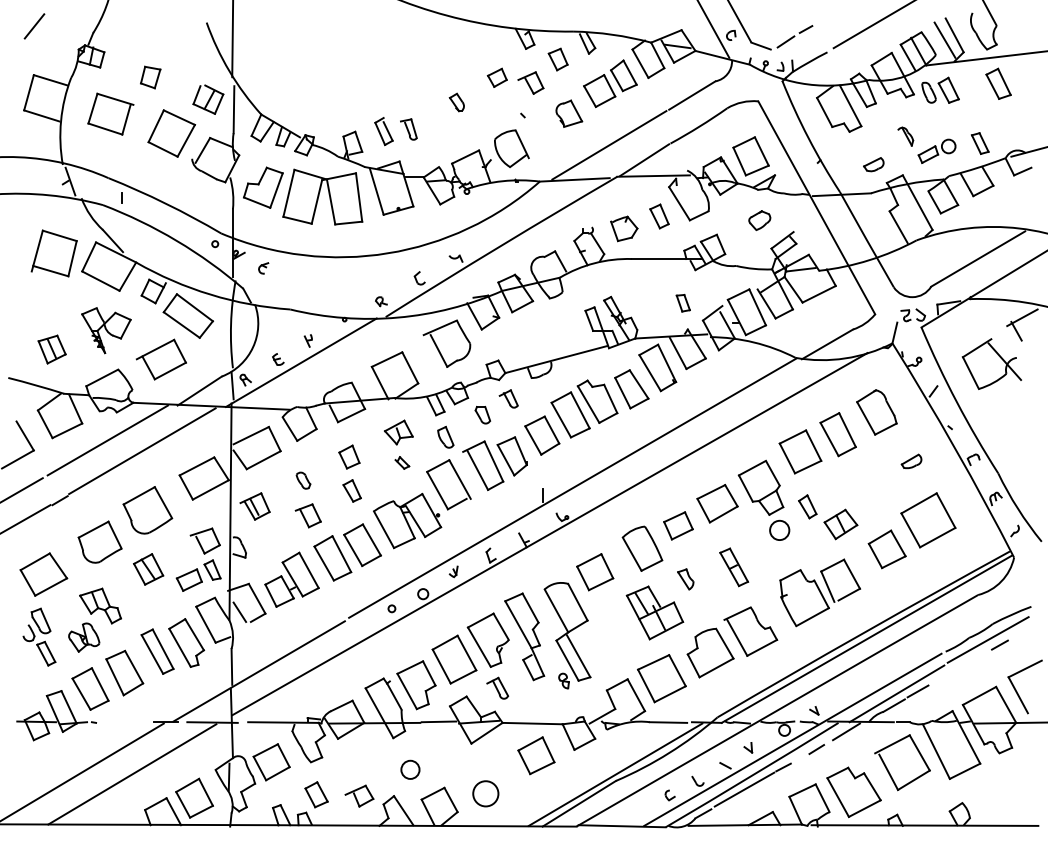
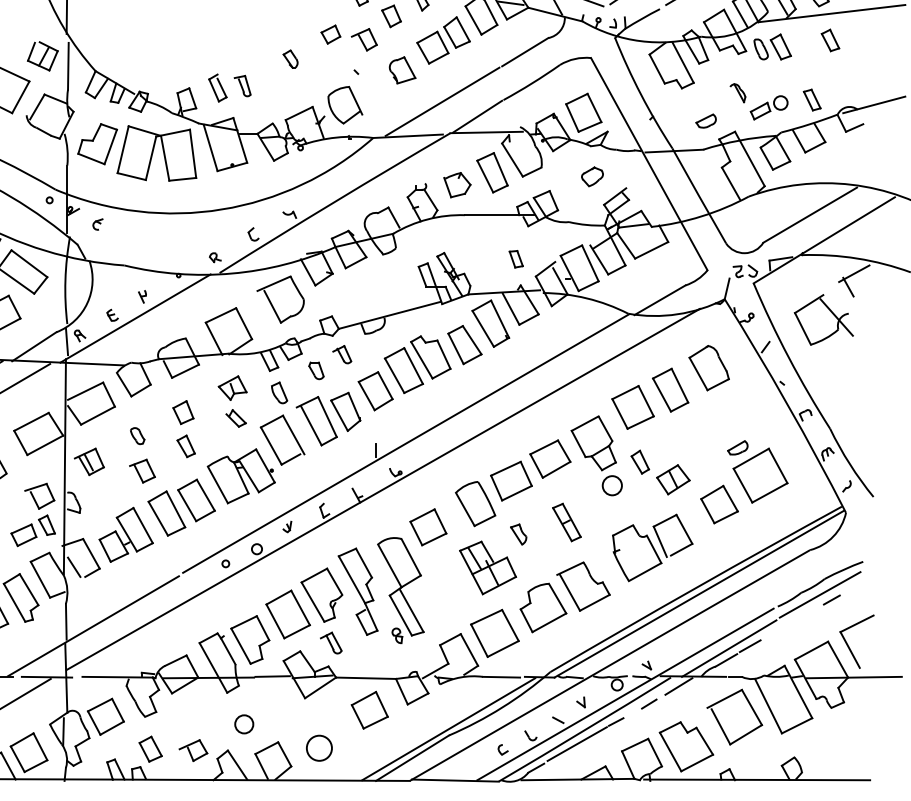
part: (998, 83) -> (830, 40), size x0.71
part: (659, 216) -> (492, 172), size x1.67
part: (911, 461) -> (737, 447), moved
part: (402, 462) -> (236, 418), size x1.43
part: (678, 525) -> (511, 480), size x1.43

